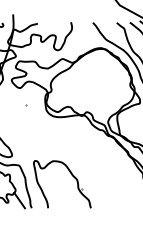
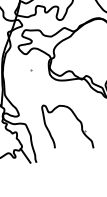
part: (71, 175) -> (76, 118), moved

